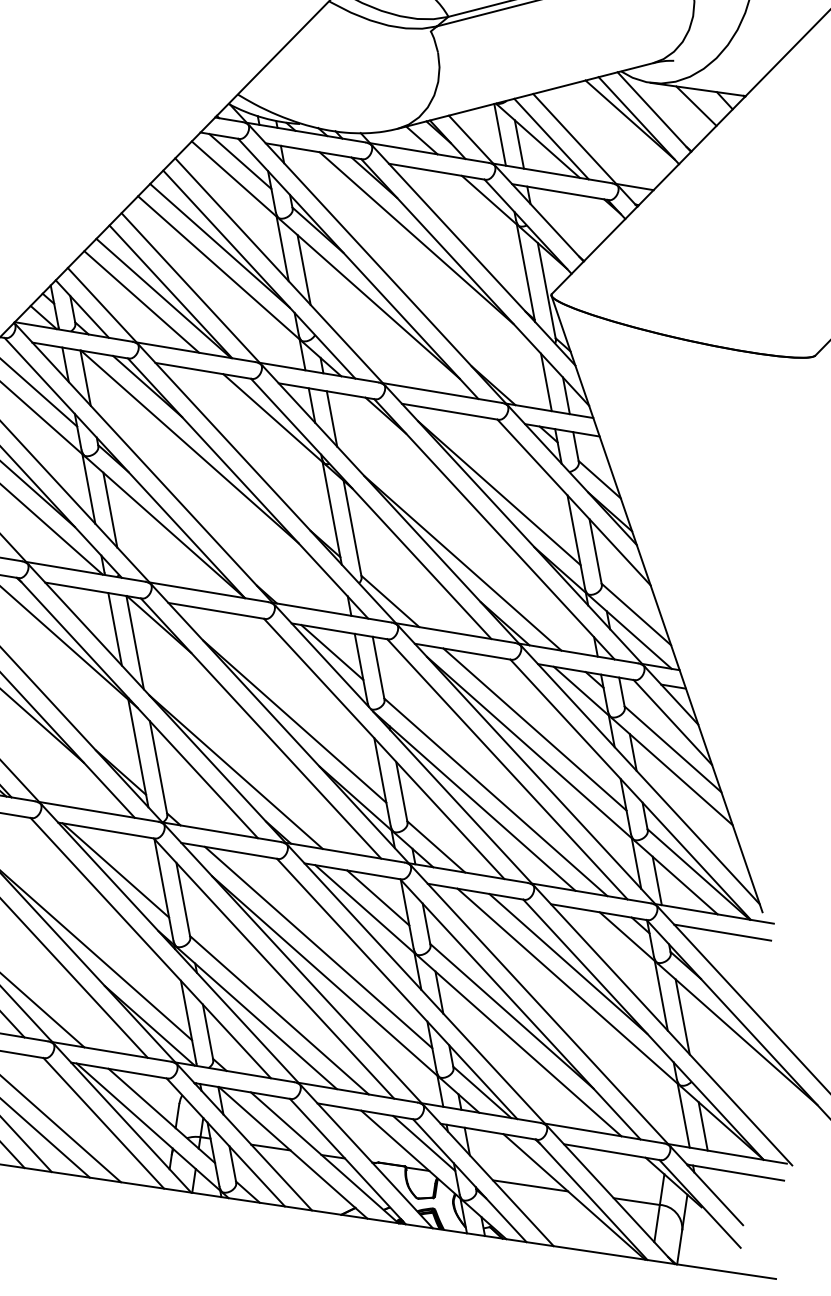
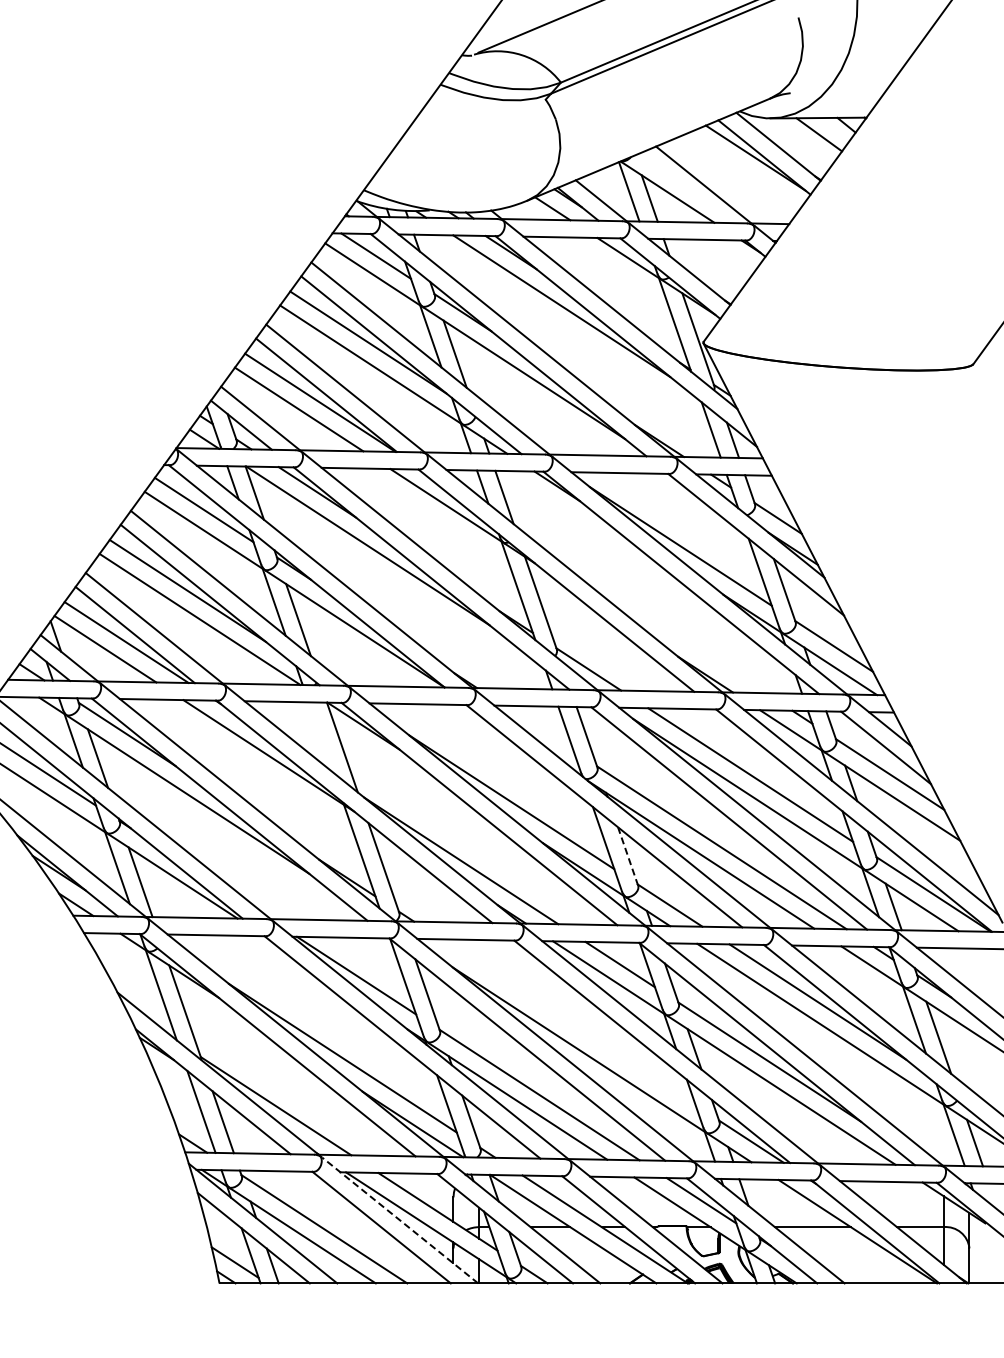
line: (551, 139) -> (680, 188), removed
line: (462, 563) -> (654, 621), removed
line: (114, 629) -> (320, 737), removed
line: (331, 652) -> (538, 728), removed
line: (402, 792) -> (628, 856), solid -> dashed
line: (318, 947) -> (568, 1022), removed
line: (122, 1118) -> (399, 1220), solid -> dashed

